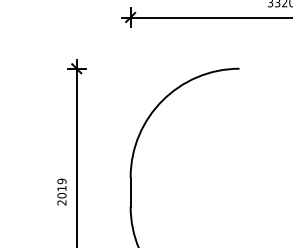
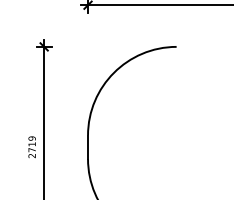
text: (61, 195) -> (31, 150), 2019 -> 2719

